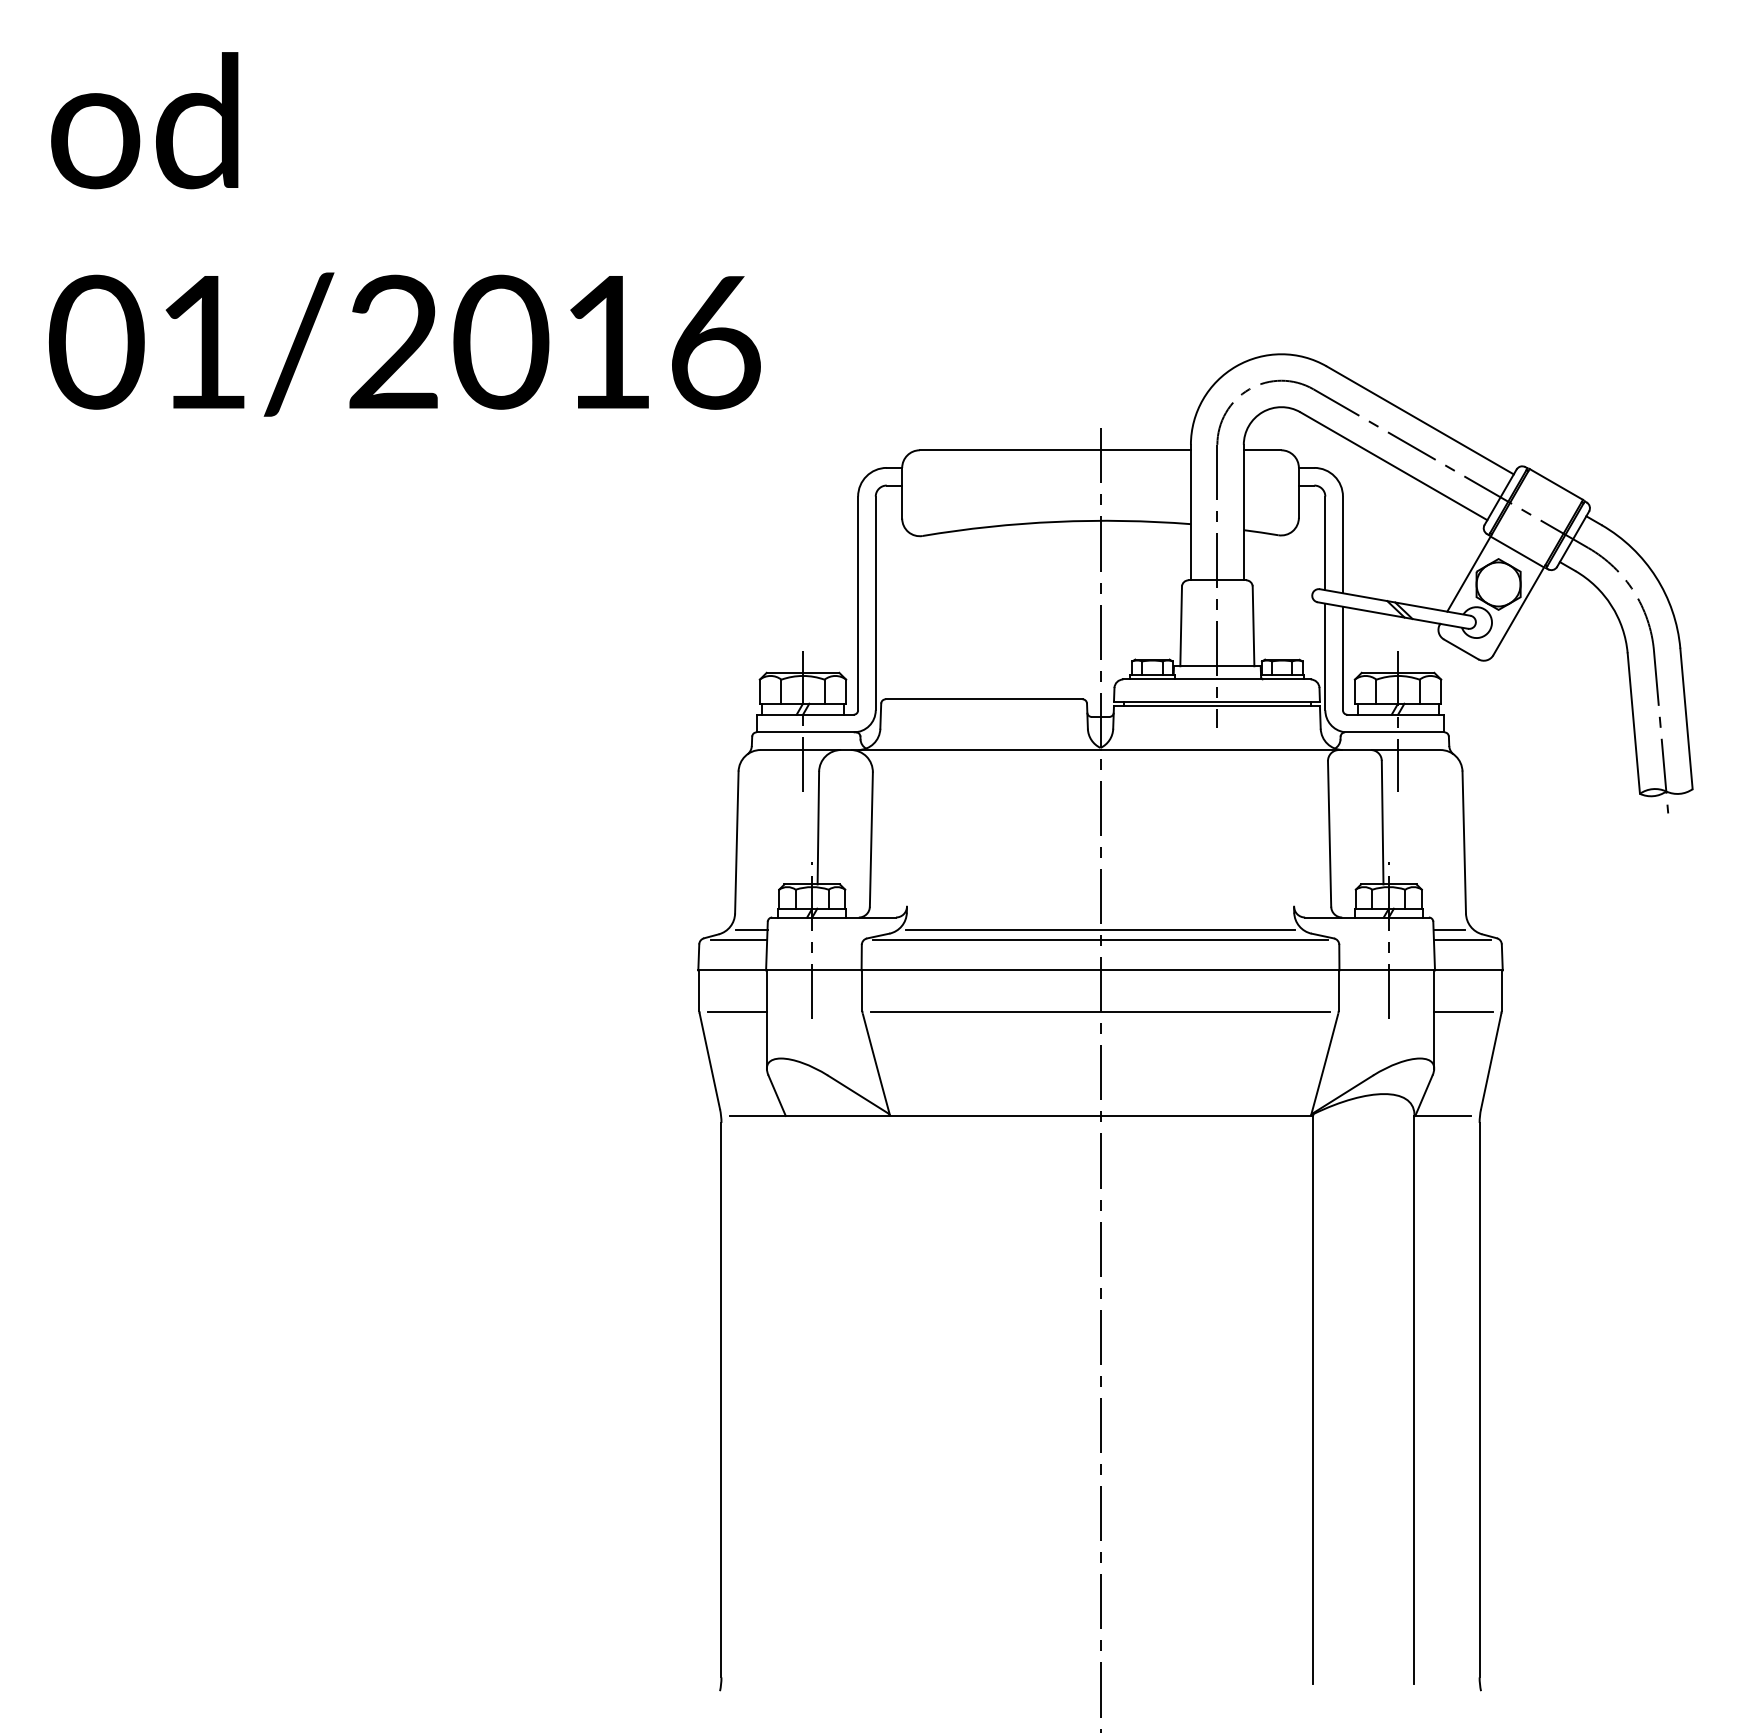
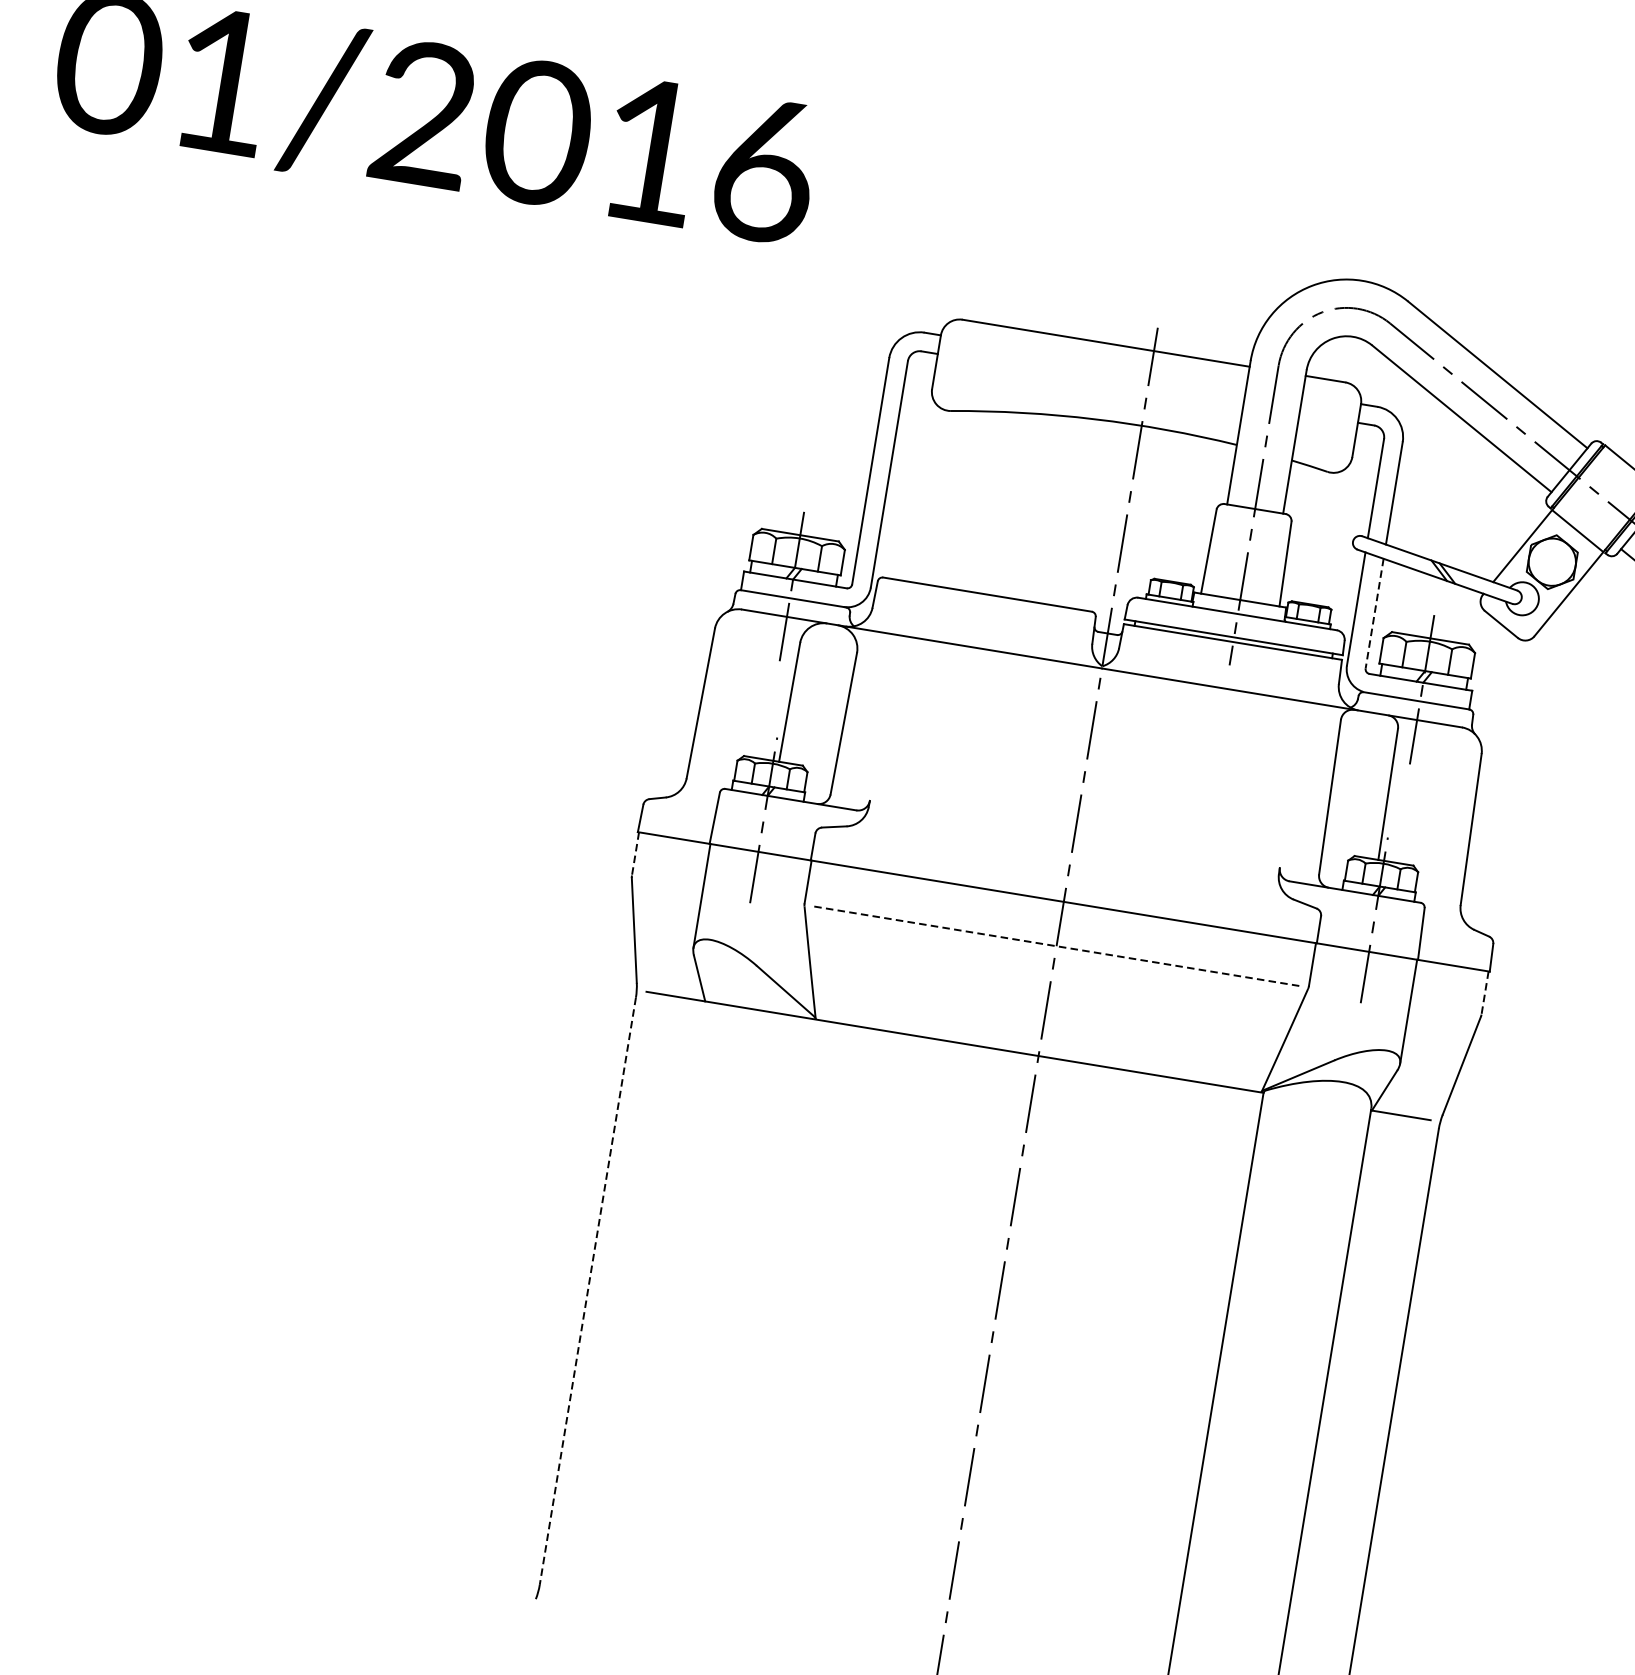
line: (1342, 658) -> (1374, 613), solid -> dashed
line: (751, 930) -> (701, 799), removed
line: (1100, 930) -> (1070, 859), removed
line: (1449, 930) -> (1440, 920), removed
line: (738, 939) -> (685, 806), removed
line: (1100, 939) -> (1069, 869), removed
line: (1461, 939) -> (1451, 931), removed
line: (699, 991) -> (635, 854), solid -> dashed
line: (1501, 991) -> (1484, 993), solid -> dashed
line: (737, 1012) -> (672, 883), removed
line: (1100, 1012) -> (1056, 946), solid -> dashed
line: (1463, 1012) -> (1440, 1009), removed
line: (721, 1400) -> (587, 1291), solid -> dashed

